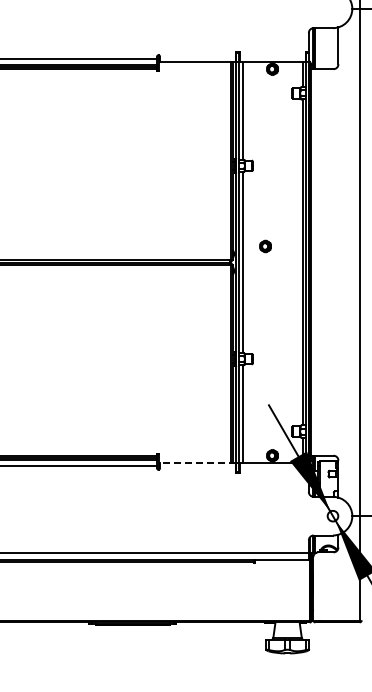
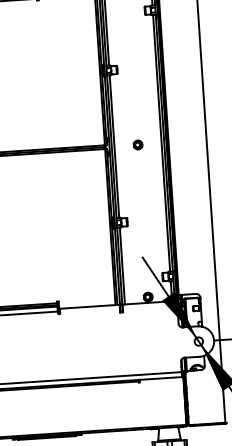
part: (265, 246) -> (137, 145), moved
line: (197, 463) -> (89, 307), dashed -> solid

